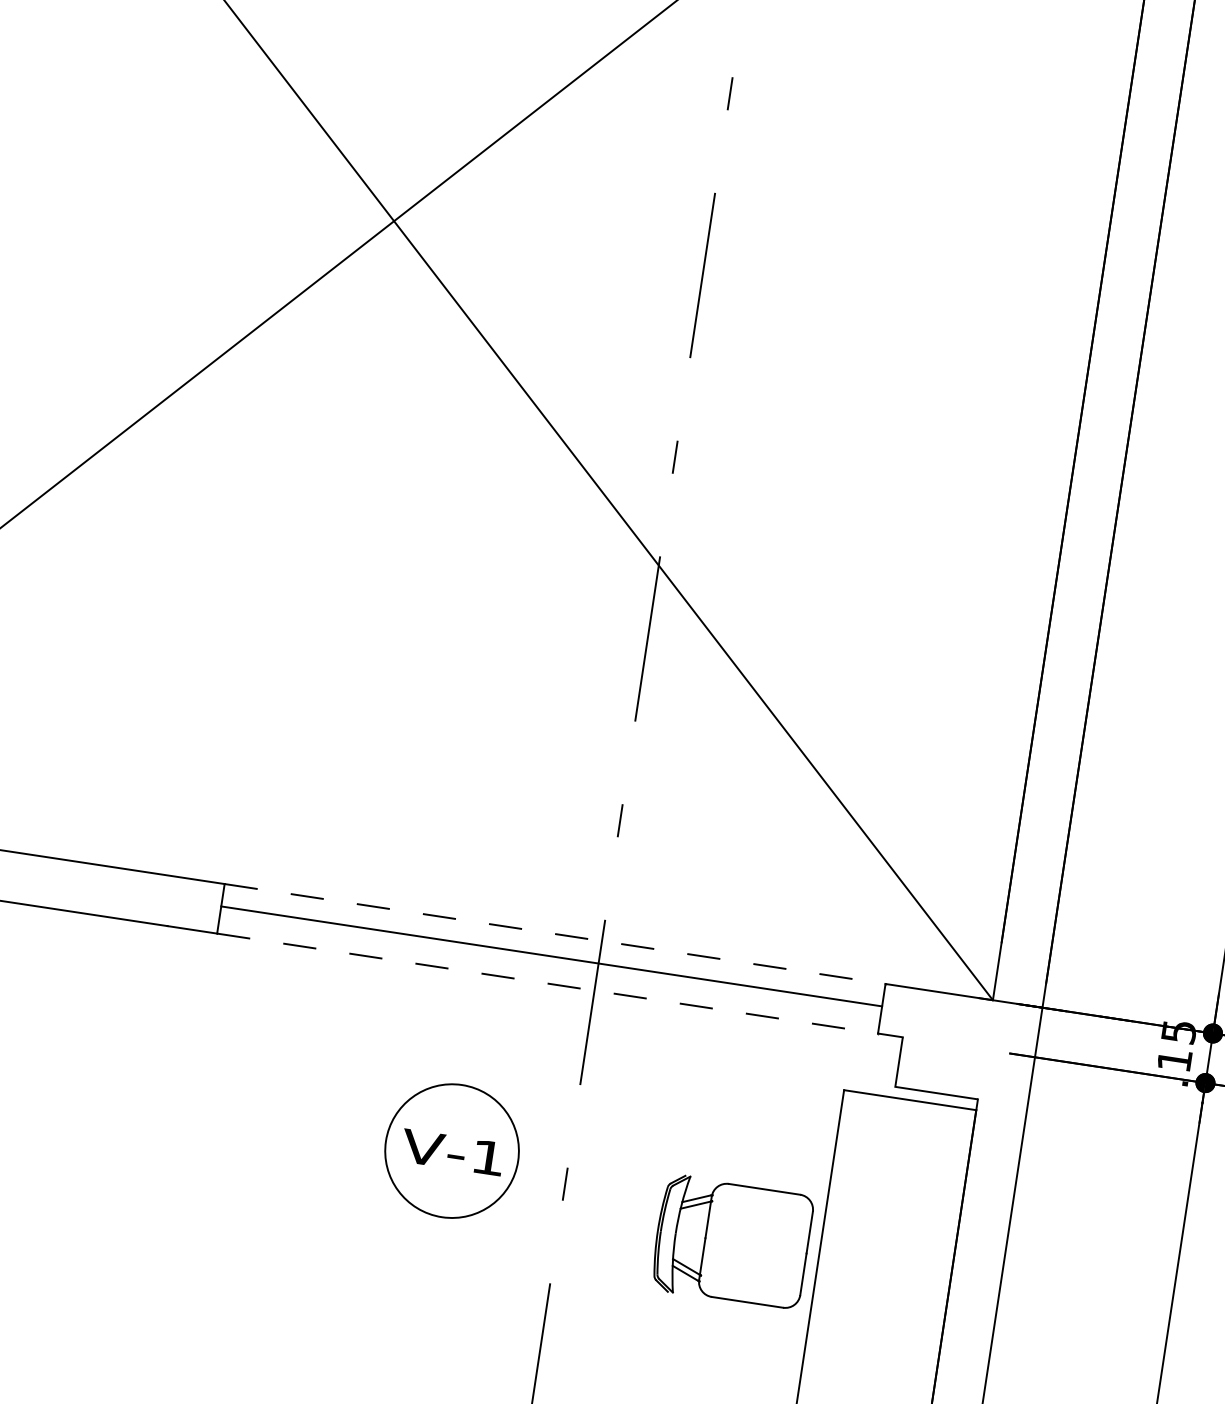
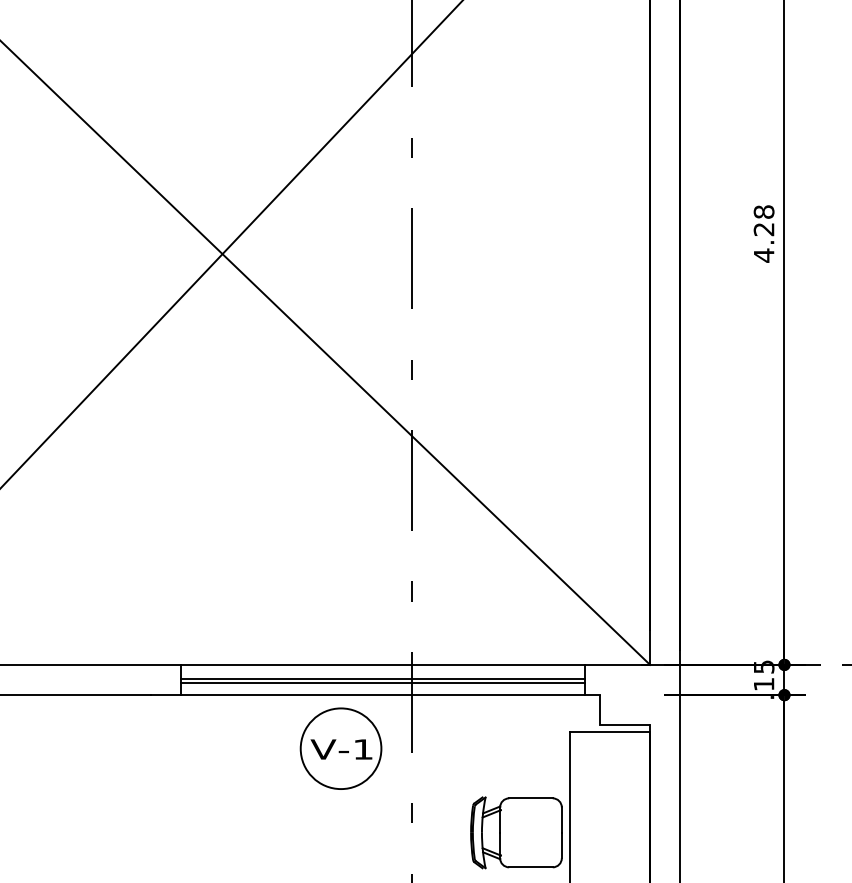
line: (554, 933) -> (382, 664), dashed -> solid
line: (550, 962) -> (382, 682), added
line: (546, 984) -> (382, 695), dashed -> solid
part: (451, 1150) -> (340, 748), moved

